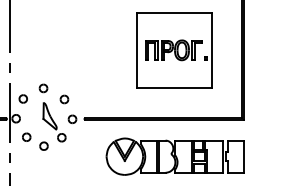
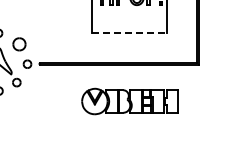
line: (174, 88) -> (129, 33), solid -> dashed
part: (64, 99) -> (19, 44), size x1.6
part: (174, 156) -> (129, 101), size x0.7

